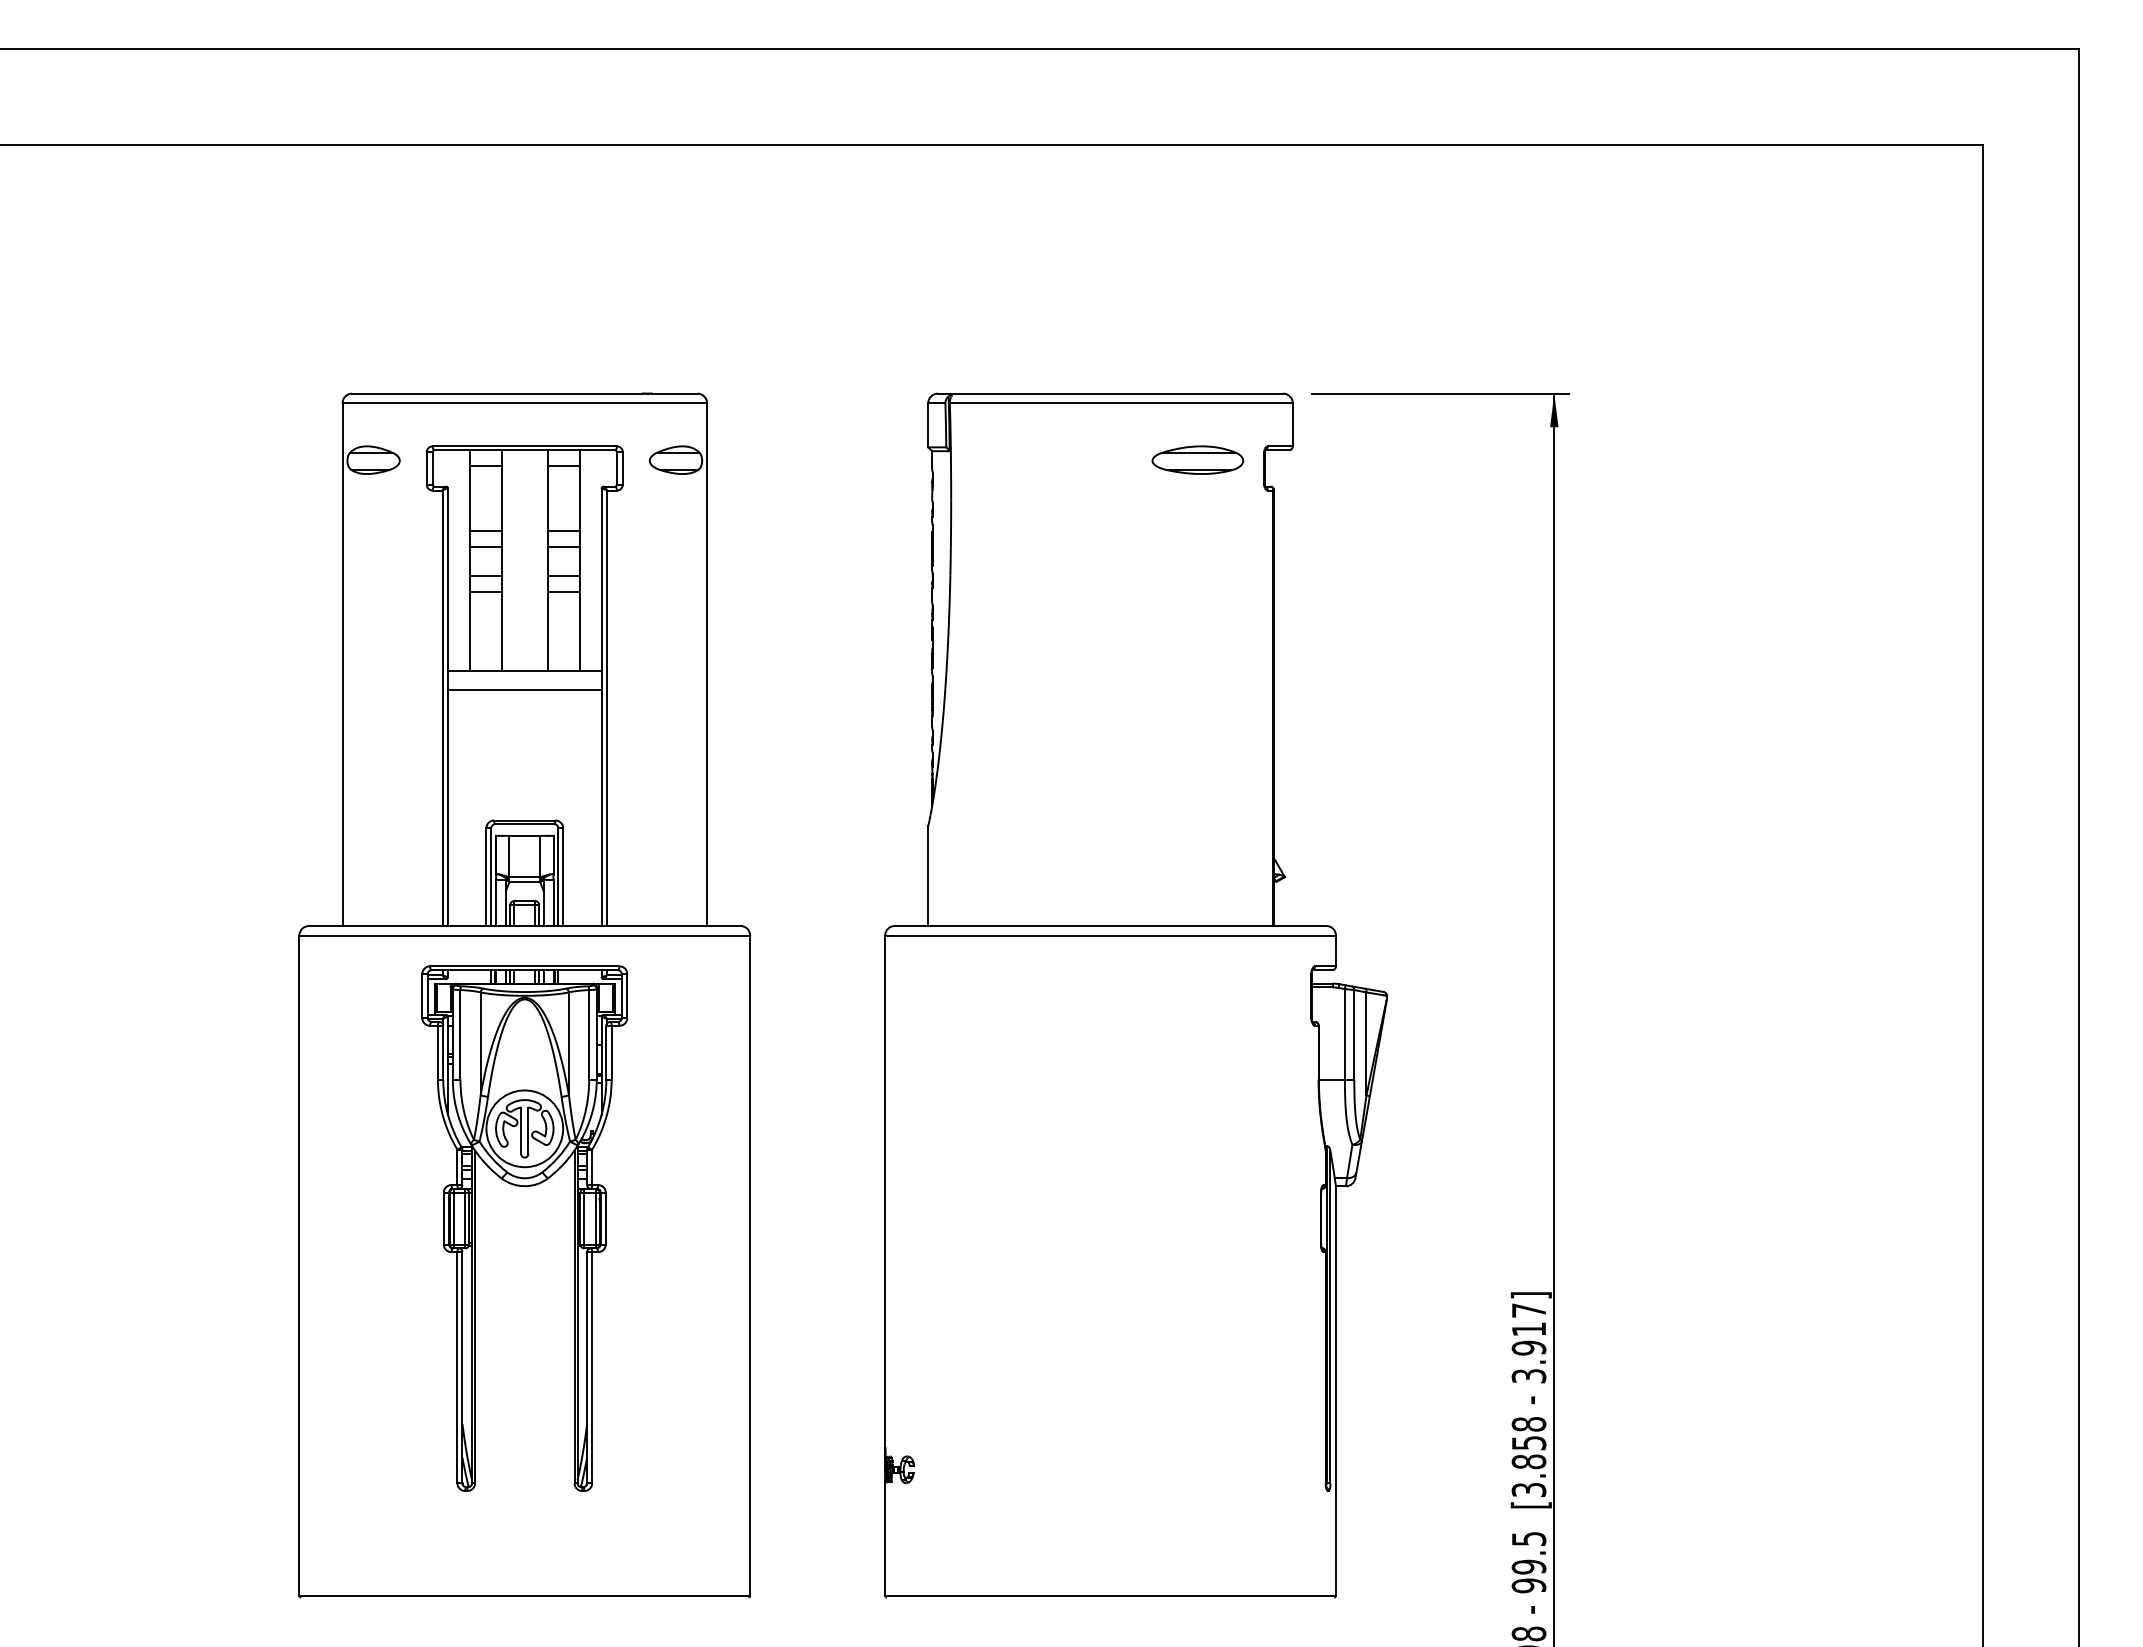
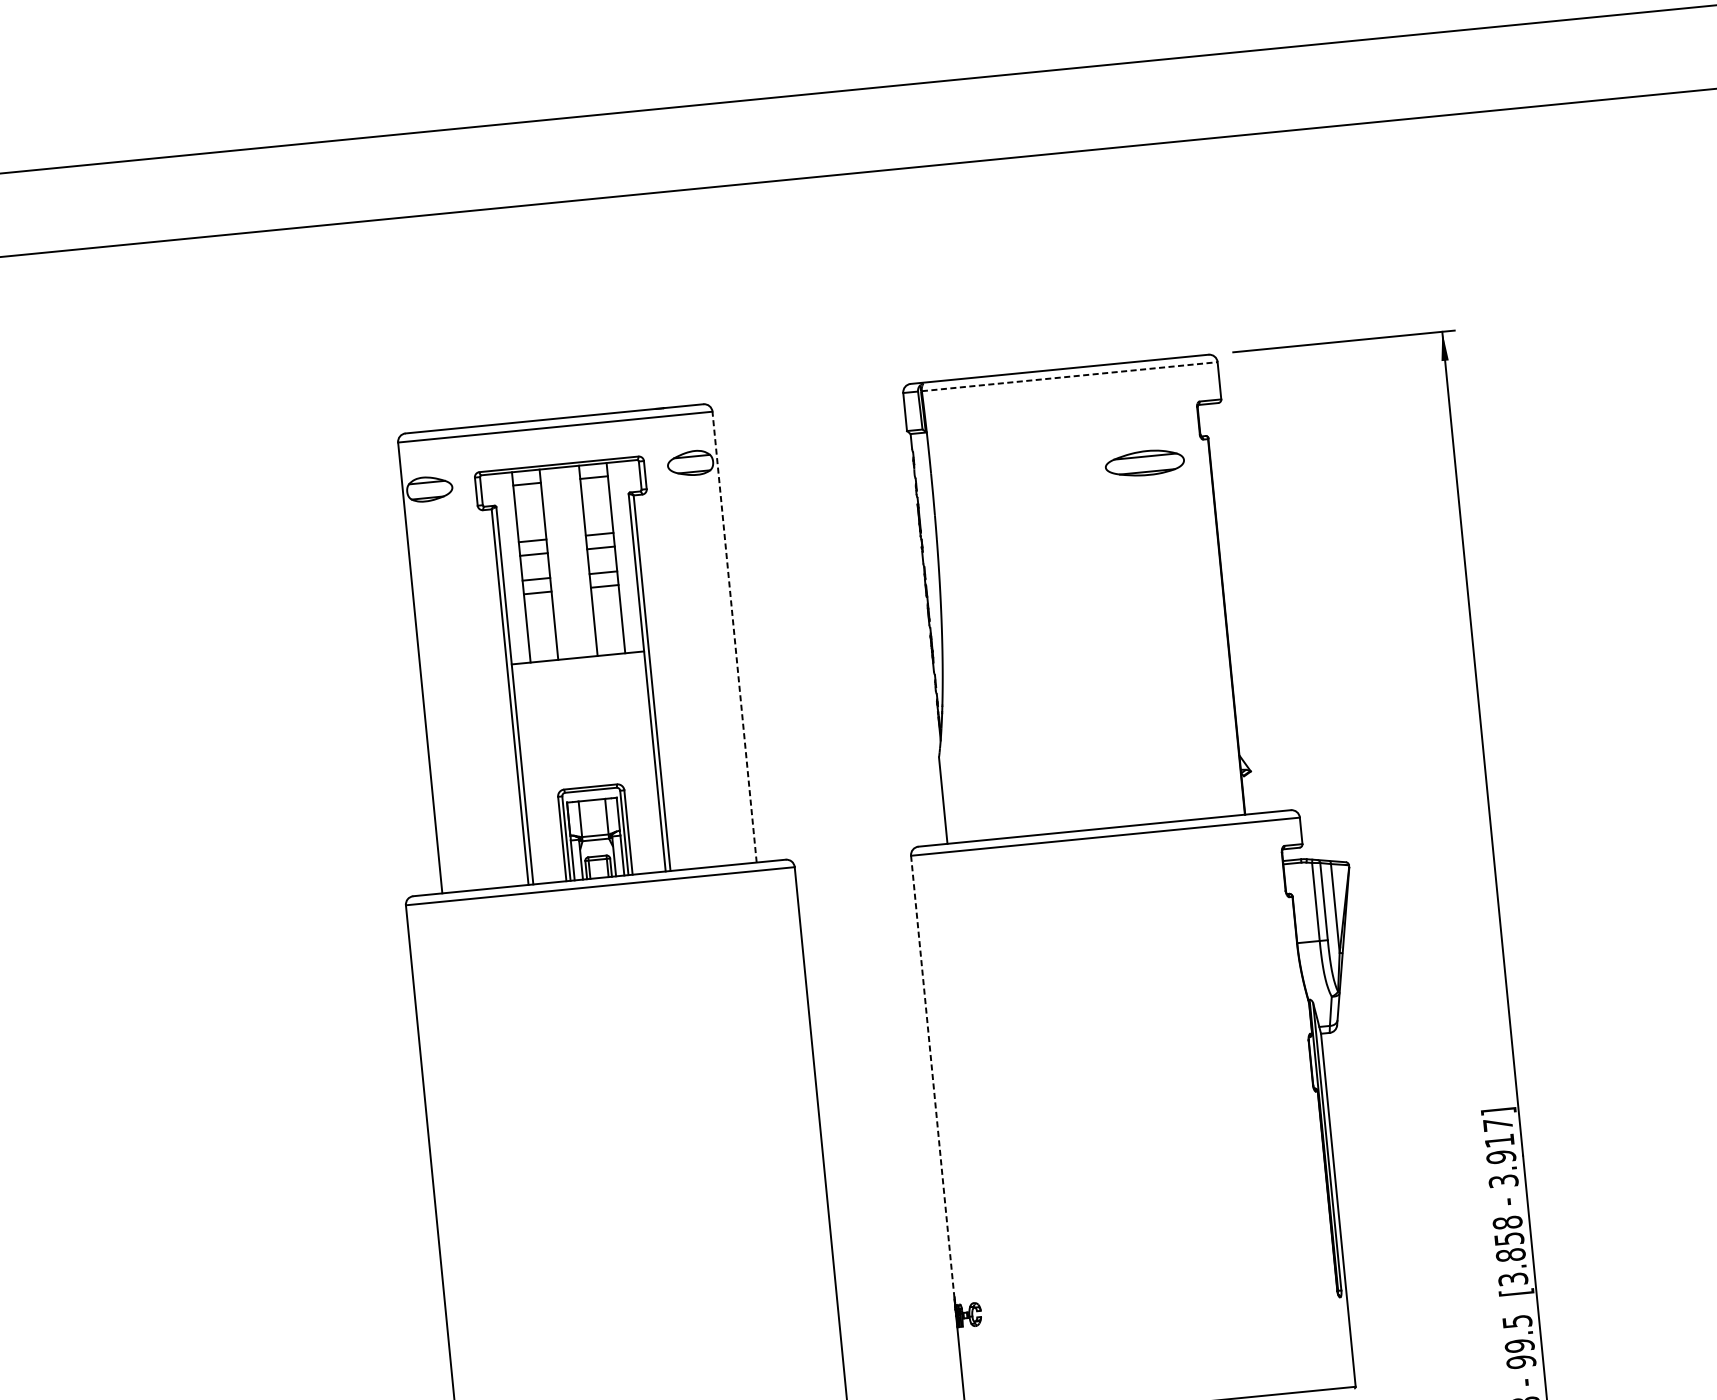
line: (1121, 403) -> (1069, 376), solid -> dashed
part: (1197, 459) -> (1144, 462), moved
line: (707, 664) -> (734, 636), solid -> dashed
line: (524, 690) -> (579, 674), removed
part: (524, 1186) -> (621, 1102), removed
line: (885, 1191) -> (933, 1076), solid -> dashed

